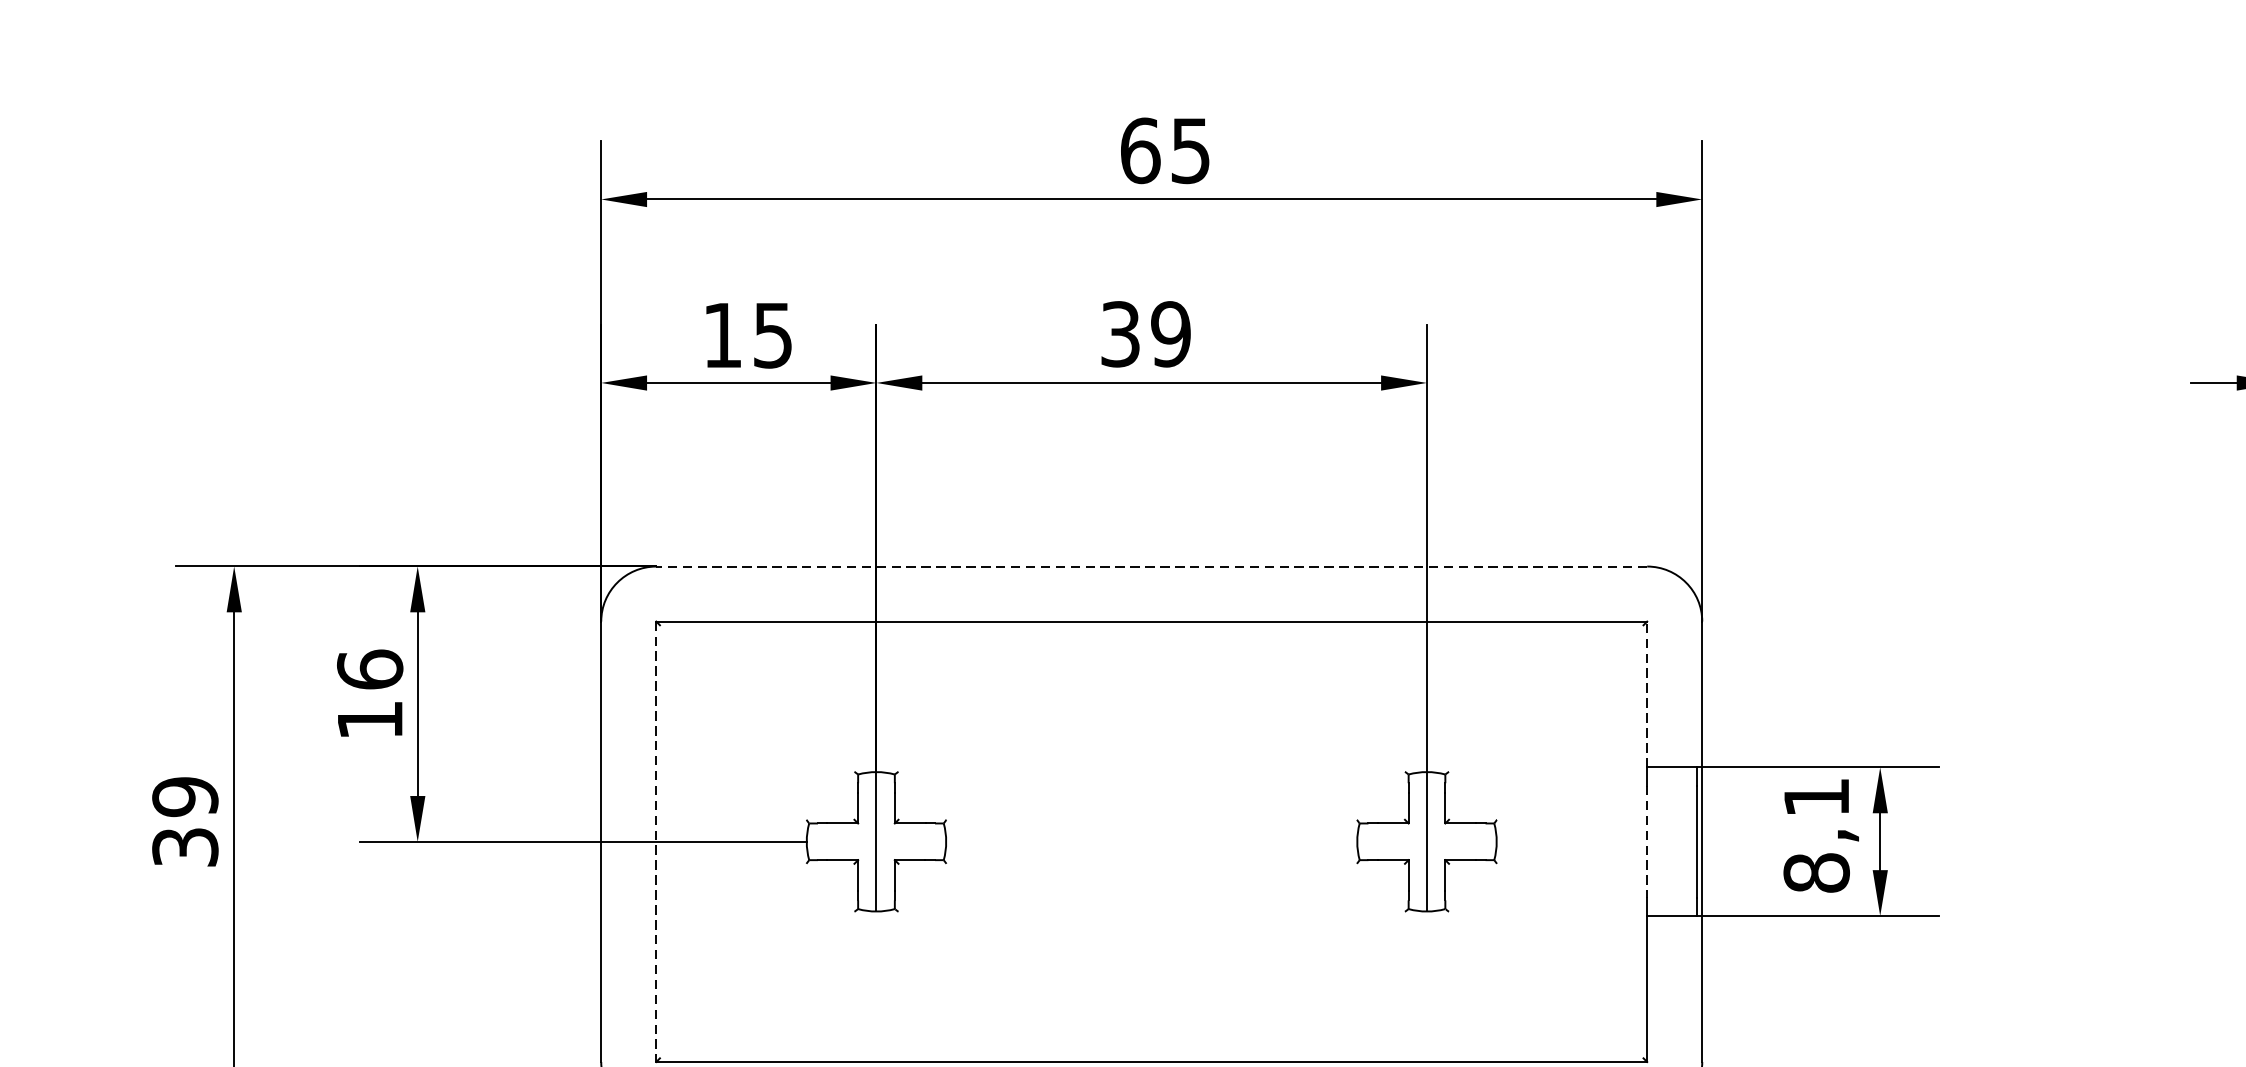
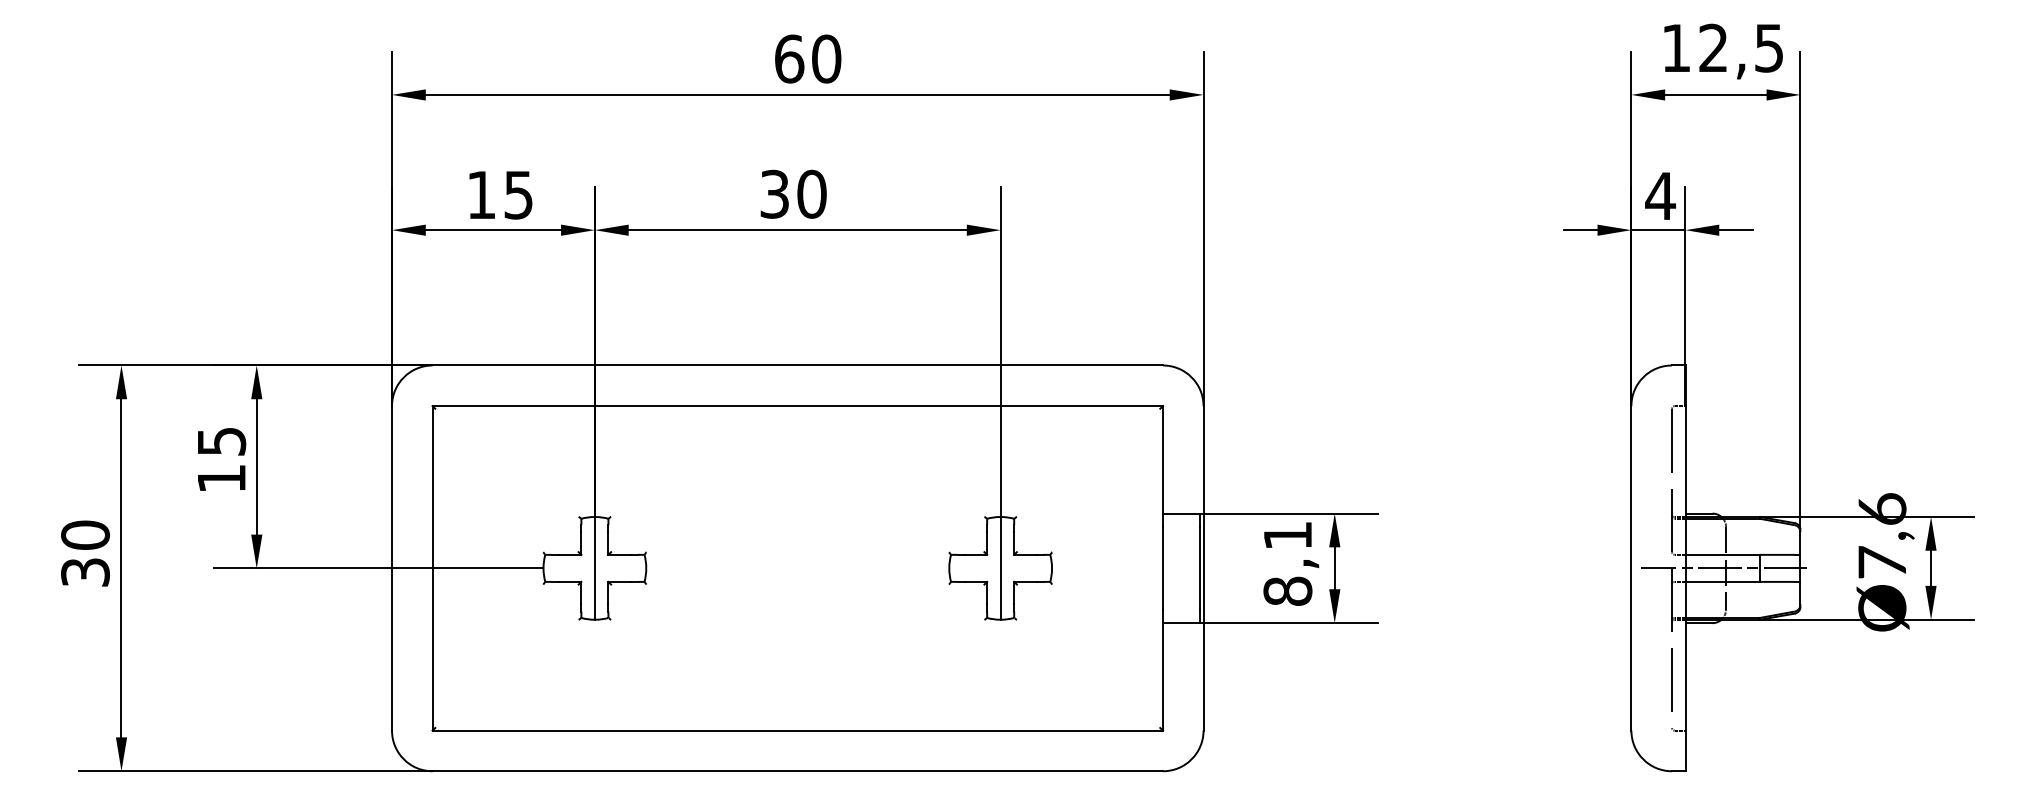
text: (1190, 150) -> (826, 58), 65 -> 60
text: (1170, 334) -> (811, 194), 39 -> 30
line: (1151, 566) -> (797, 365), dashed -> solid
text: (369, 668) -> (221, 440), 16 -> 15
line: (1646, 694) -> (1162, 459), dashed -> solid
text: (185, 797) -> (85, 535), 39 -> 30
line: (656, 841) -> (432, 568), dashed -> solid
line: (1646, 841) -> (1162, 568), dashed -> solid

